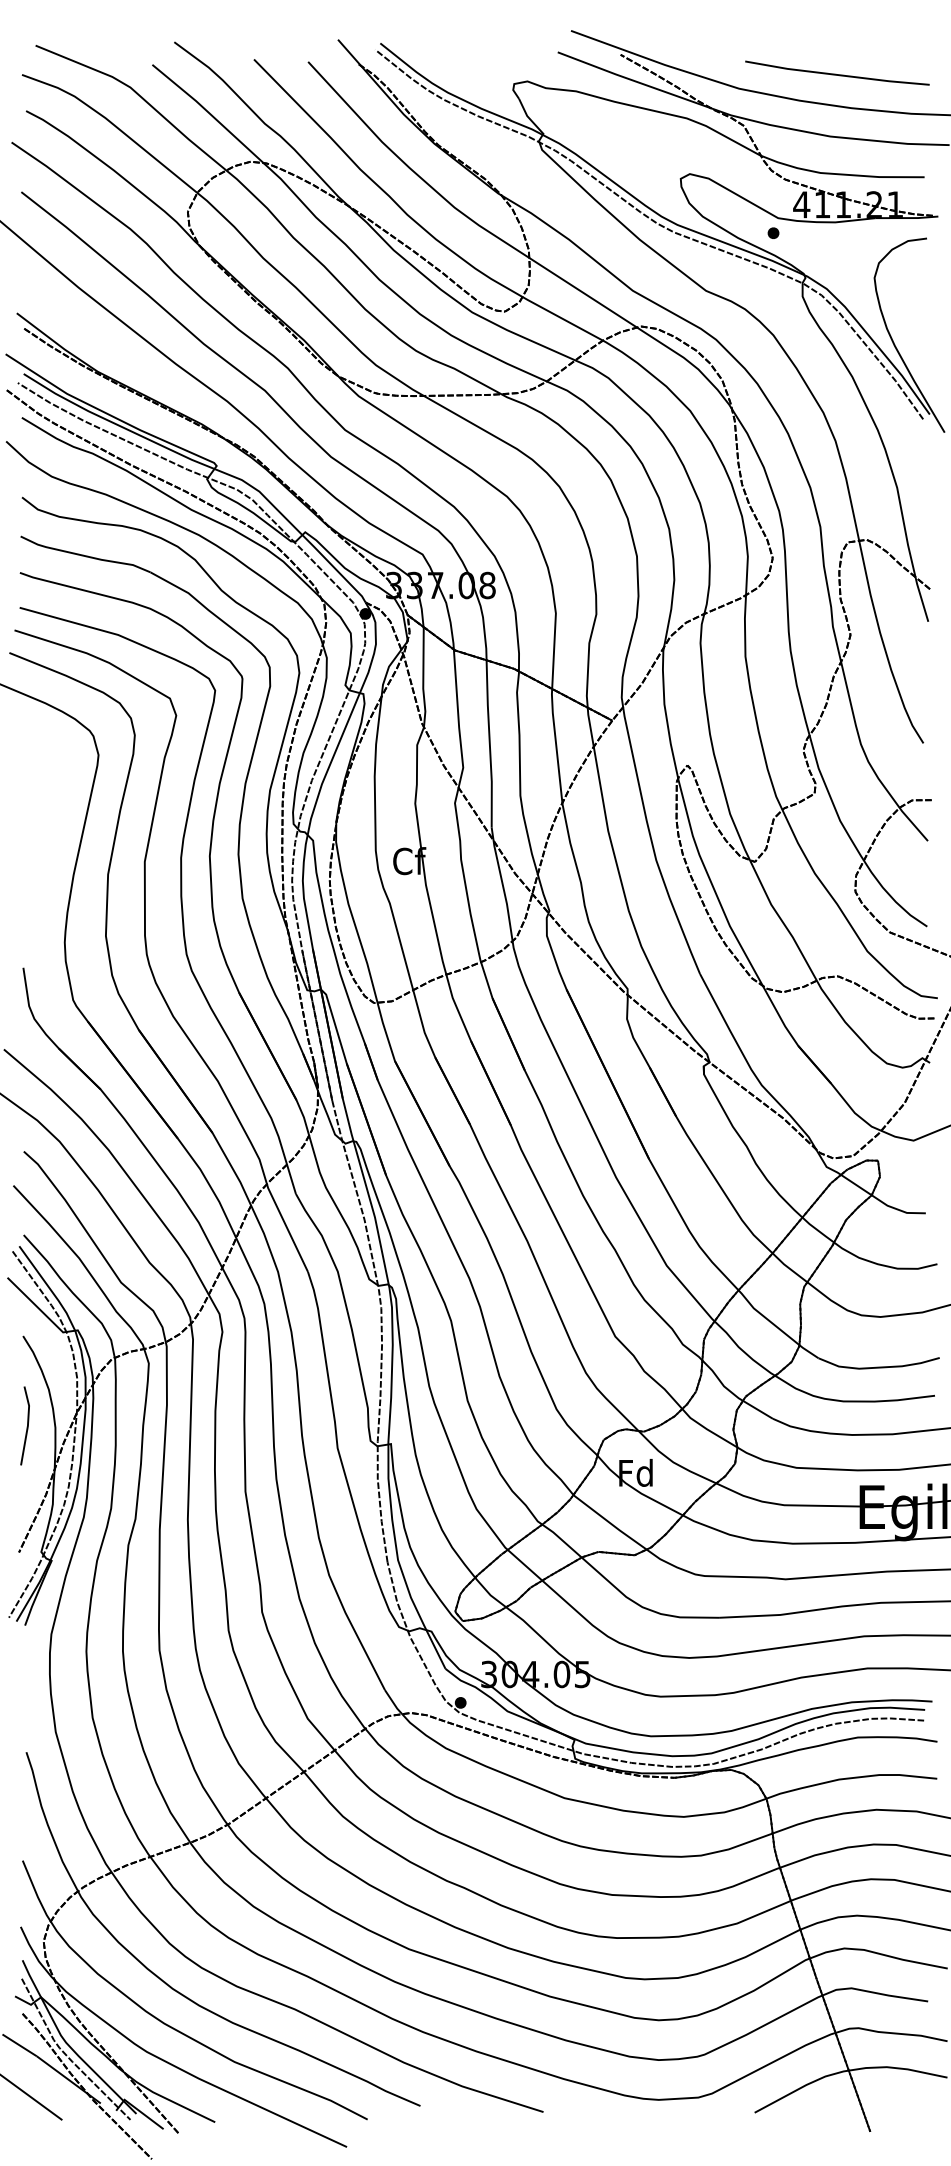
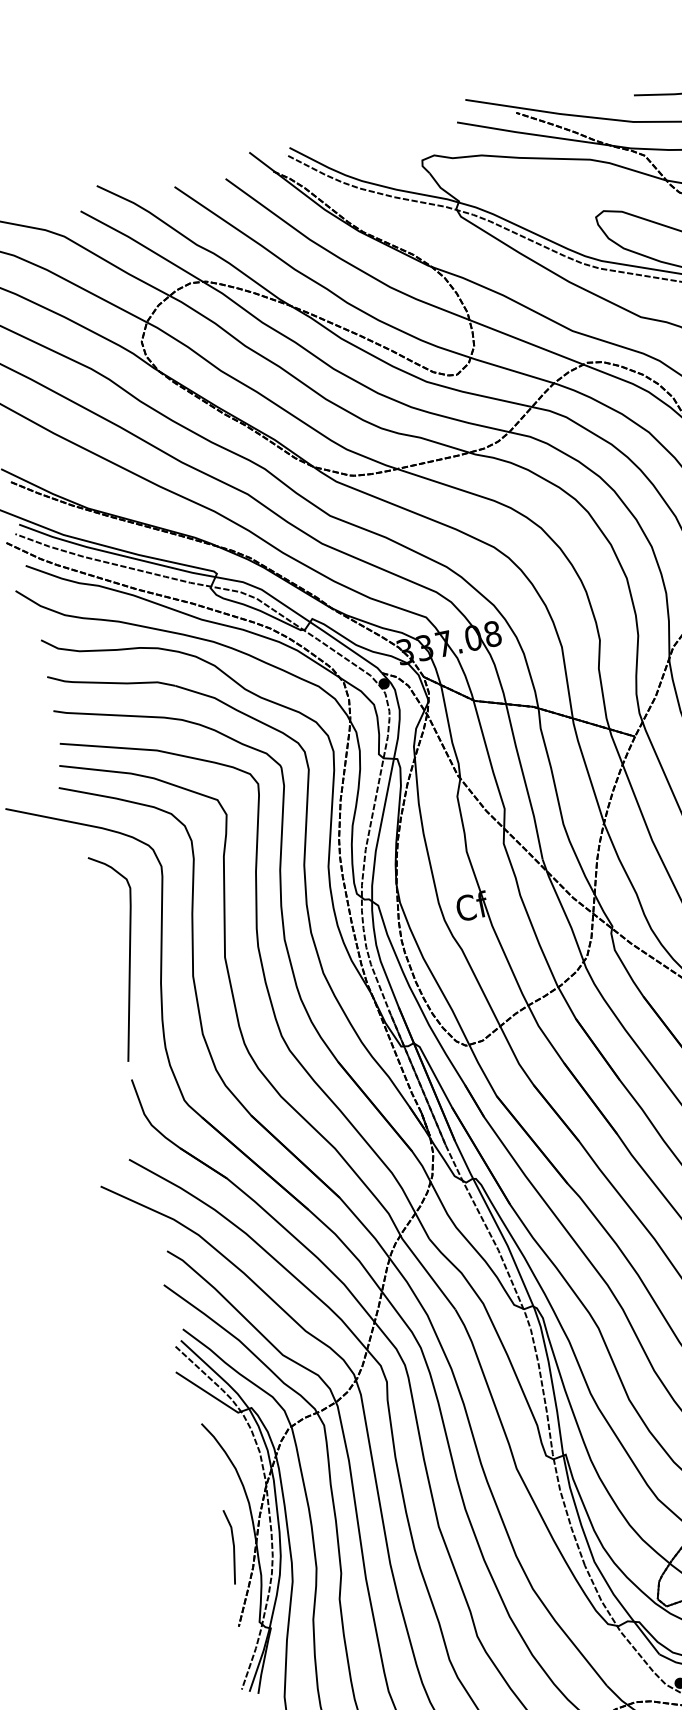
curve: (46, 839) -> (128, 955), added
line: (26, 1426) -> (232, 1547), moved

